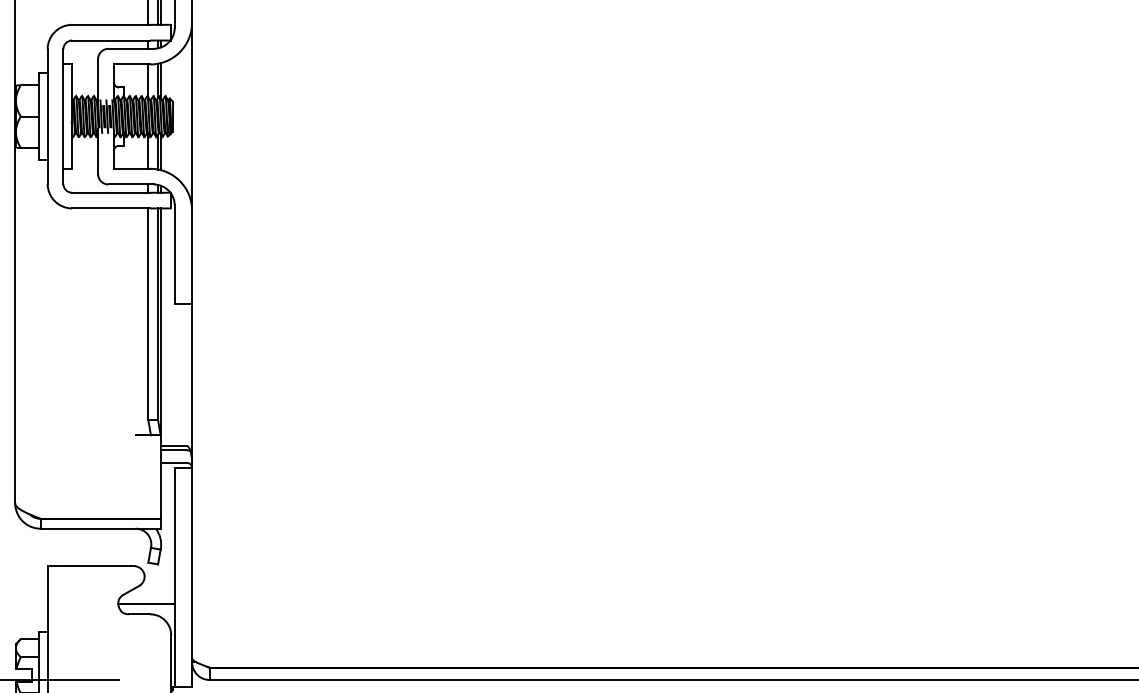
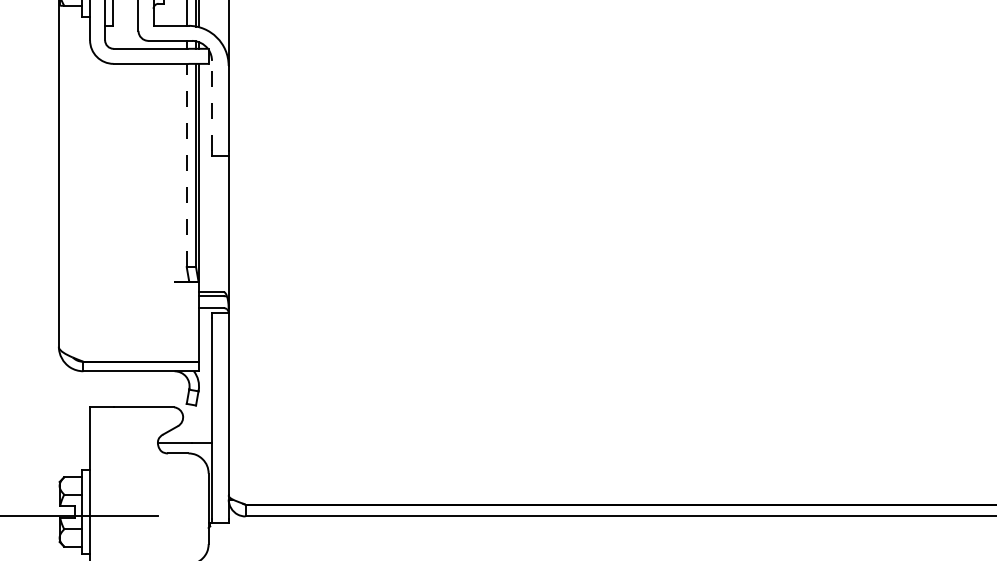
line: (174, 251) -> (211, 105), solid -> dashed
line: (148, 314) -> (186, 165), solid -> dashed

